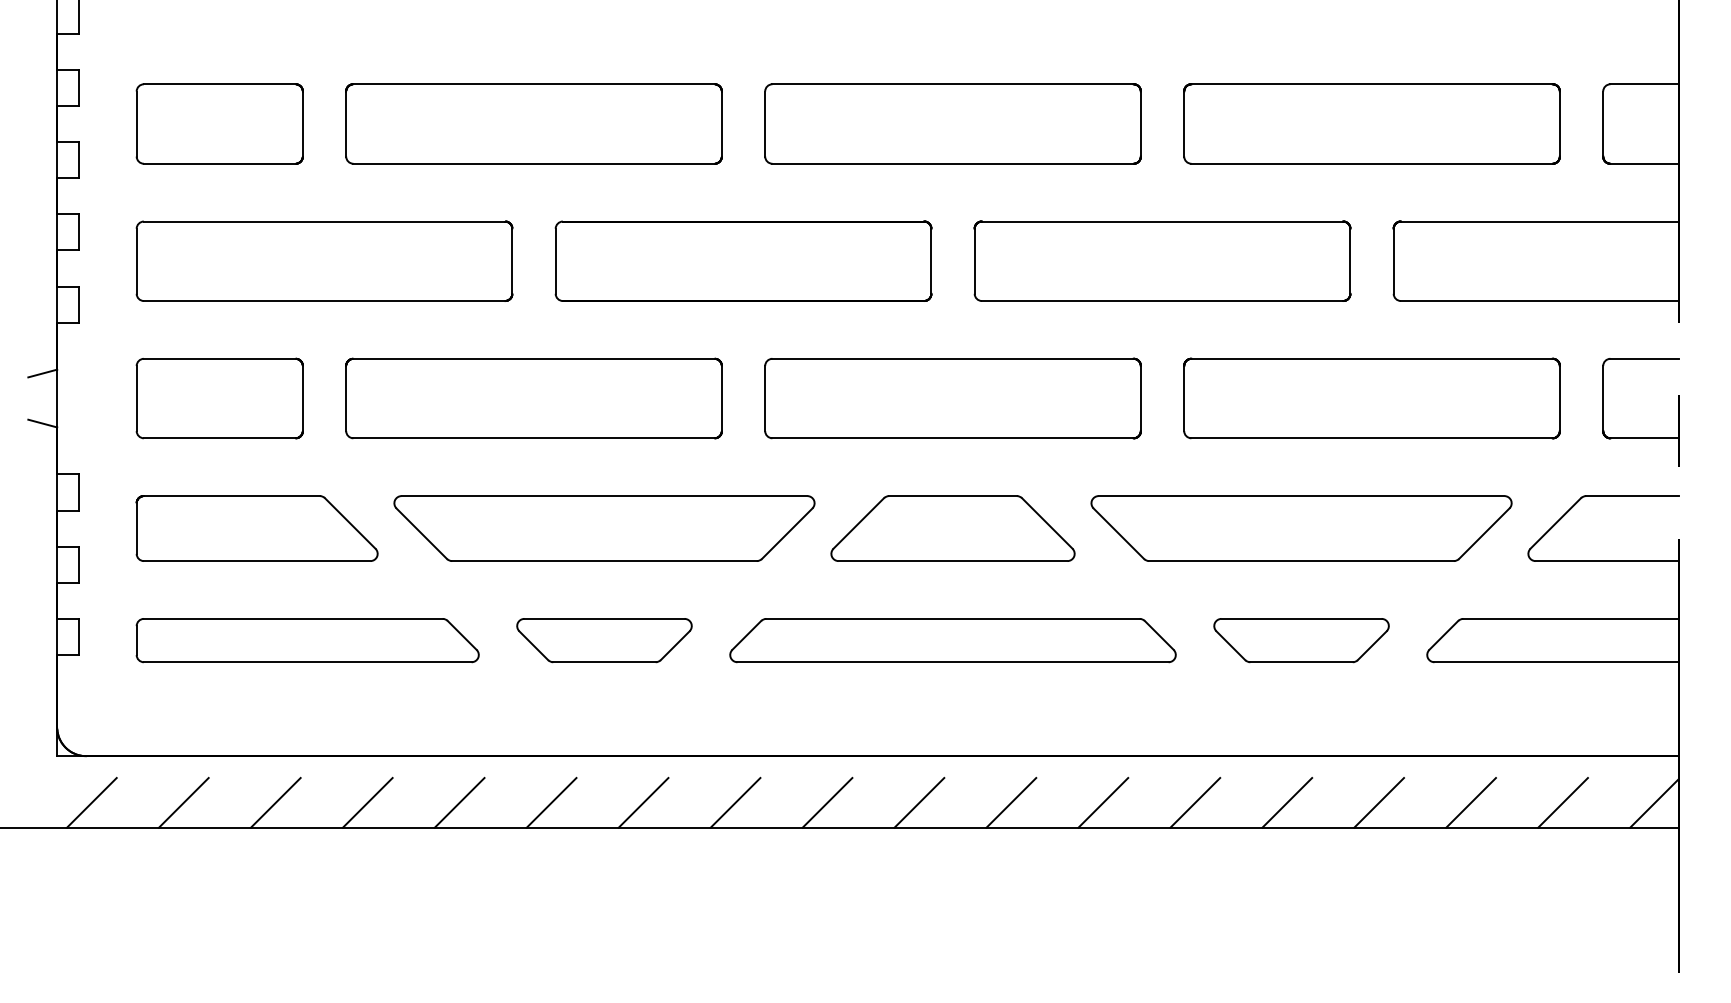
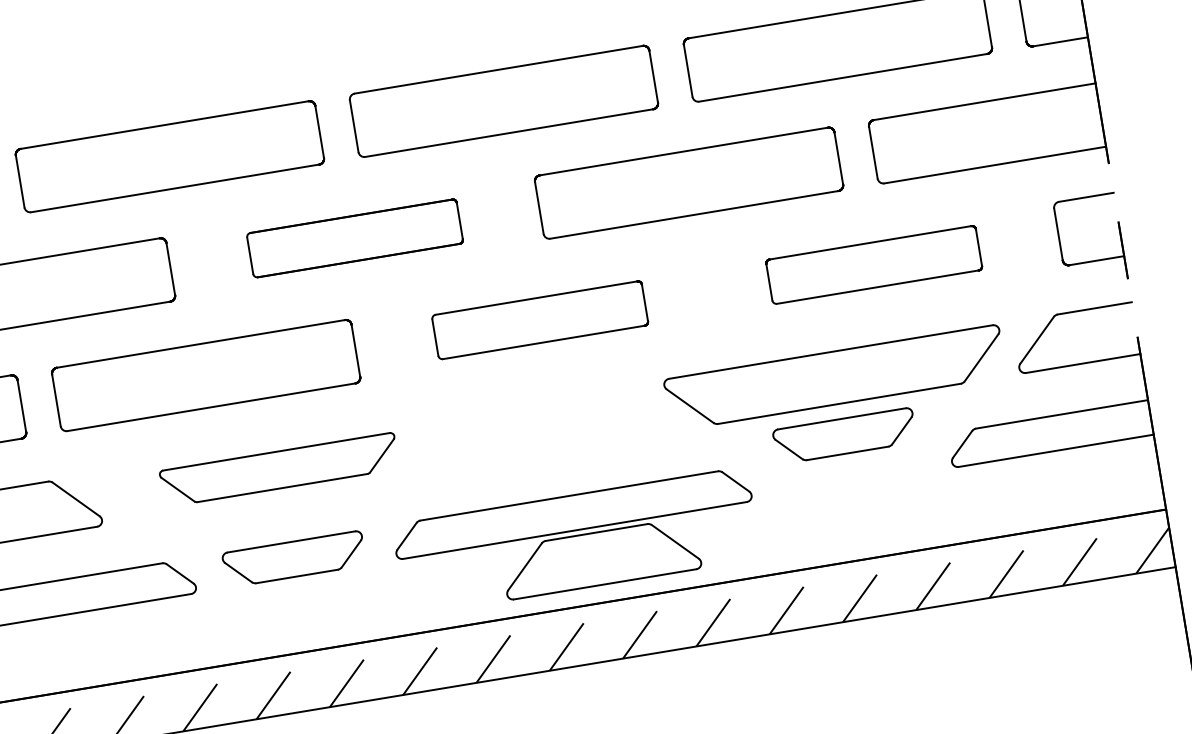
part: (743, 260) -> (354, 237), size x0.7
part: (952, 398) -> (539, 320), size x0.7
part: (1371, 398) -> (873, 265), size x0.7
part: (604, 528) -> (279, 469), size x0.7
part: (952, 528) -> (600, 558), moved
part: (1301, 640) -> (844, 436), moved

